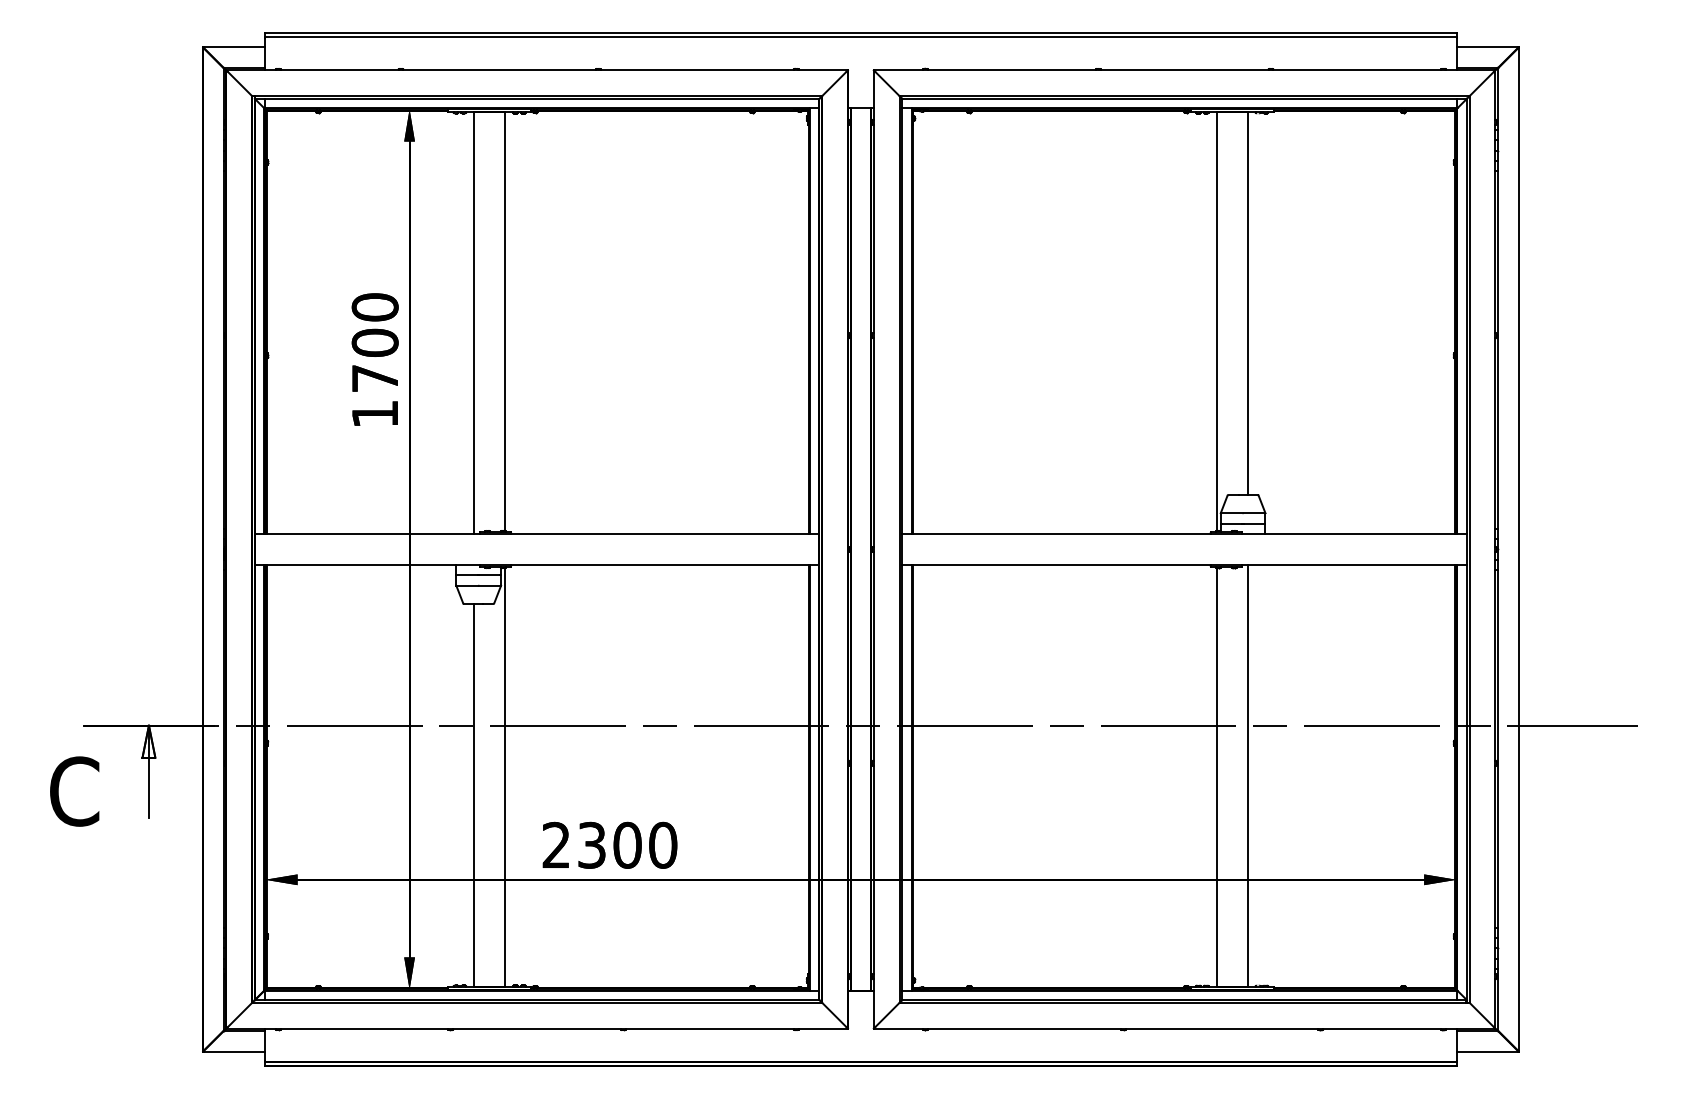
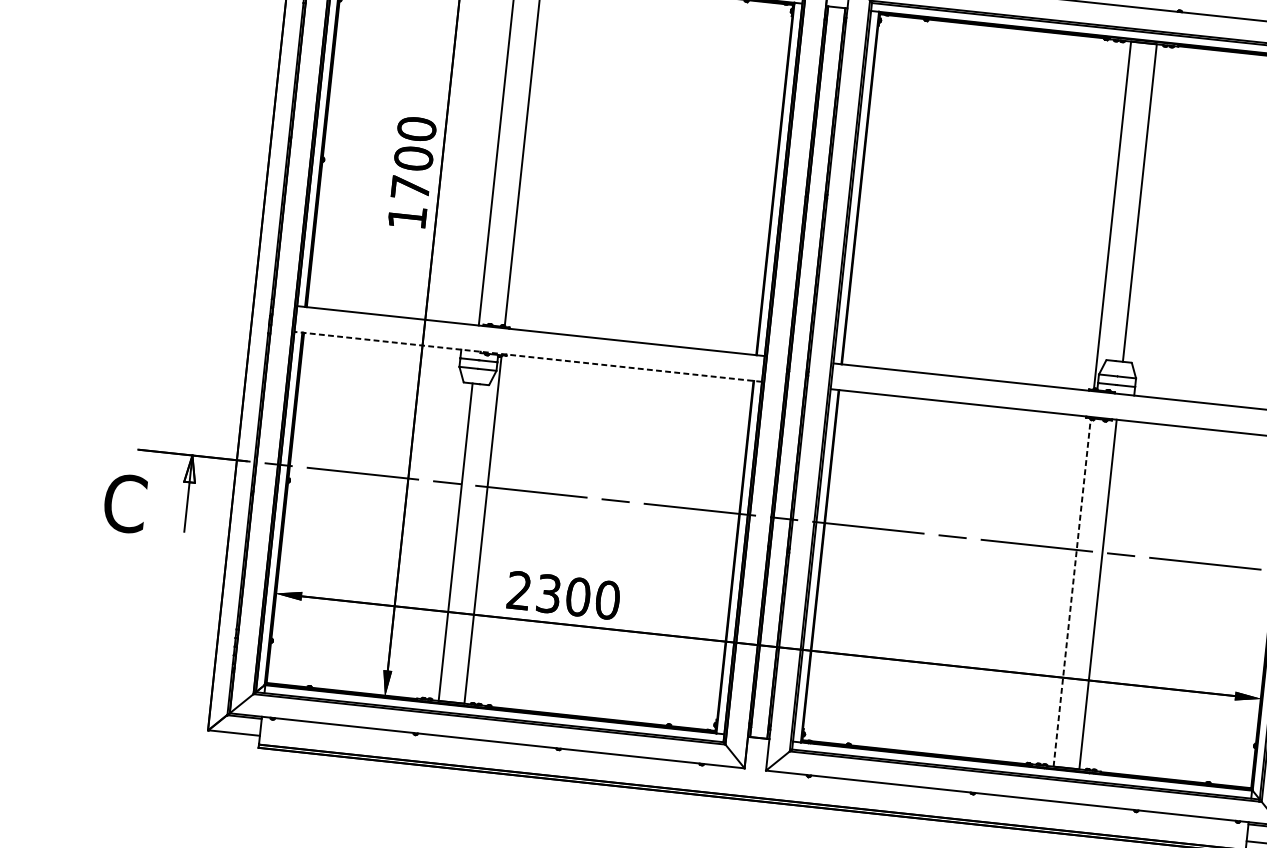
line: (536, 565) -> (527, 357), solid -> dashed
line: (1216, 777) -> (1072, 592), solid -> dashed

